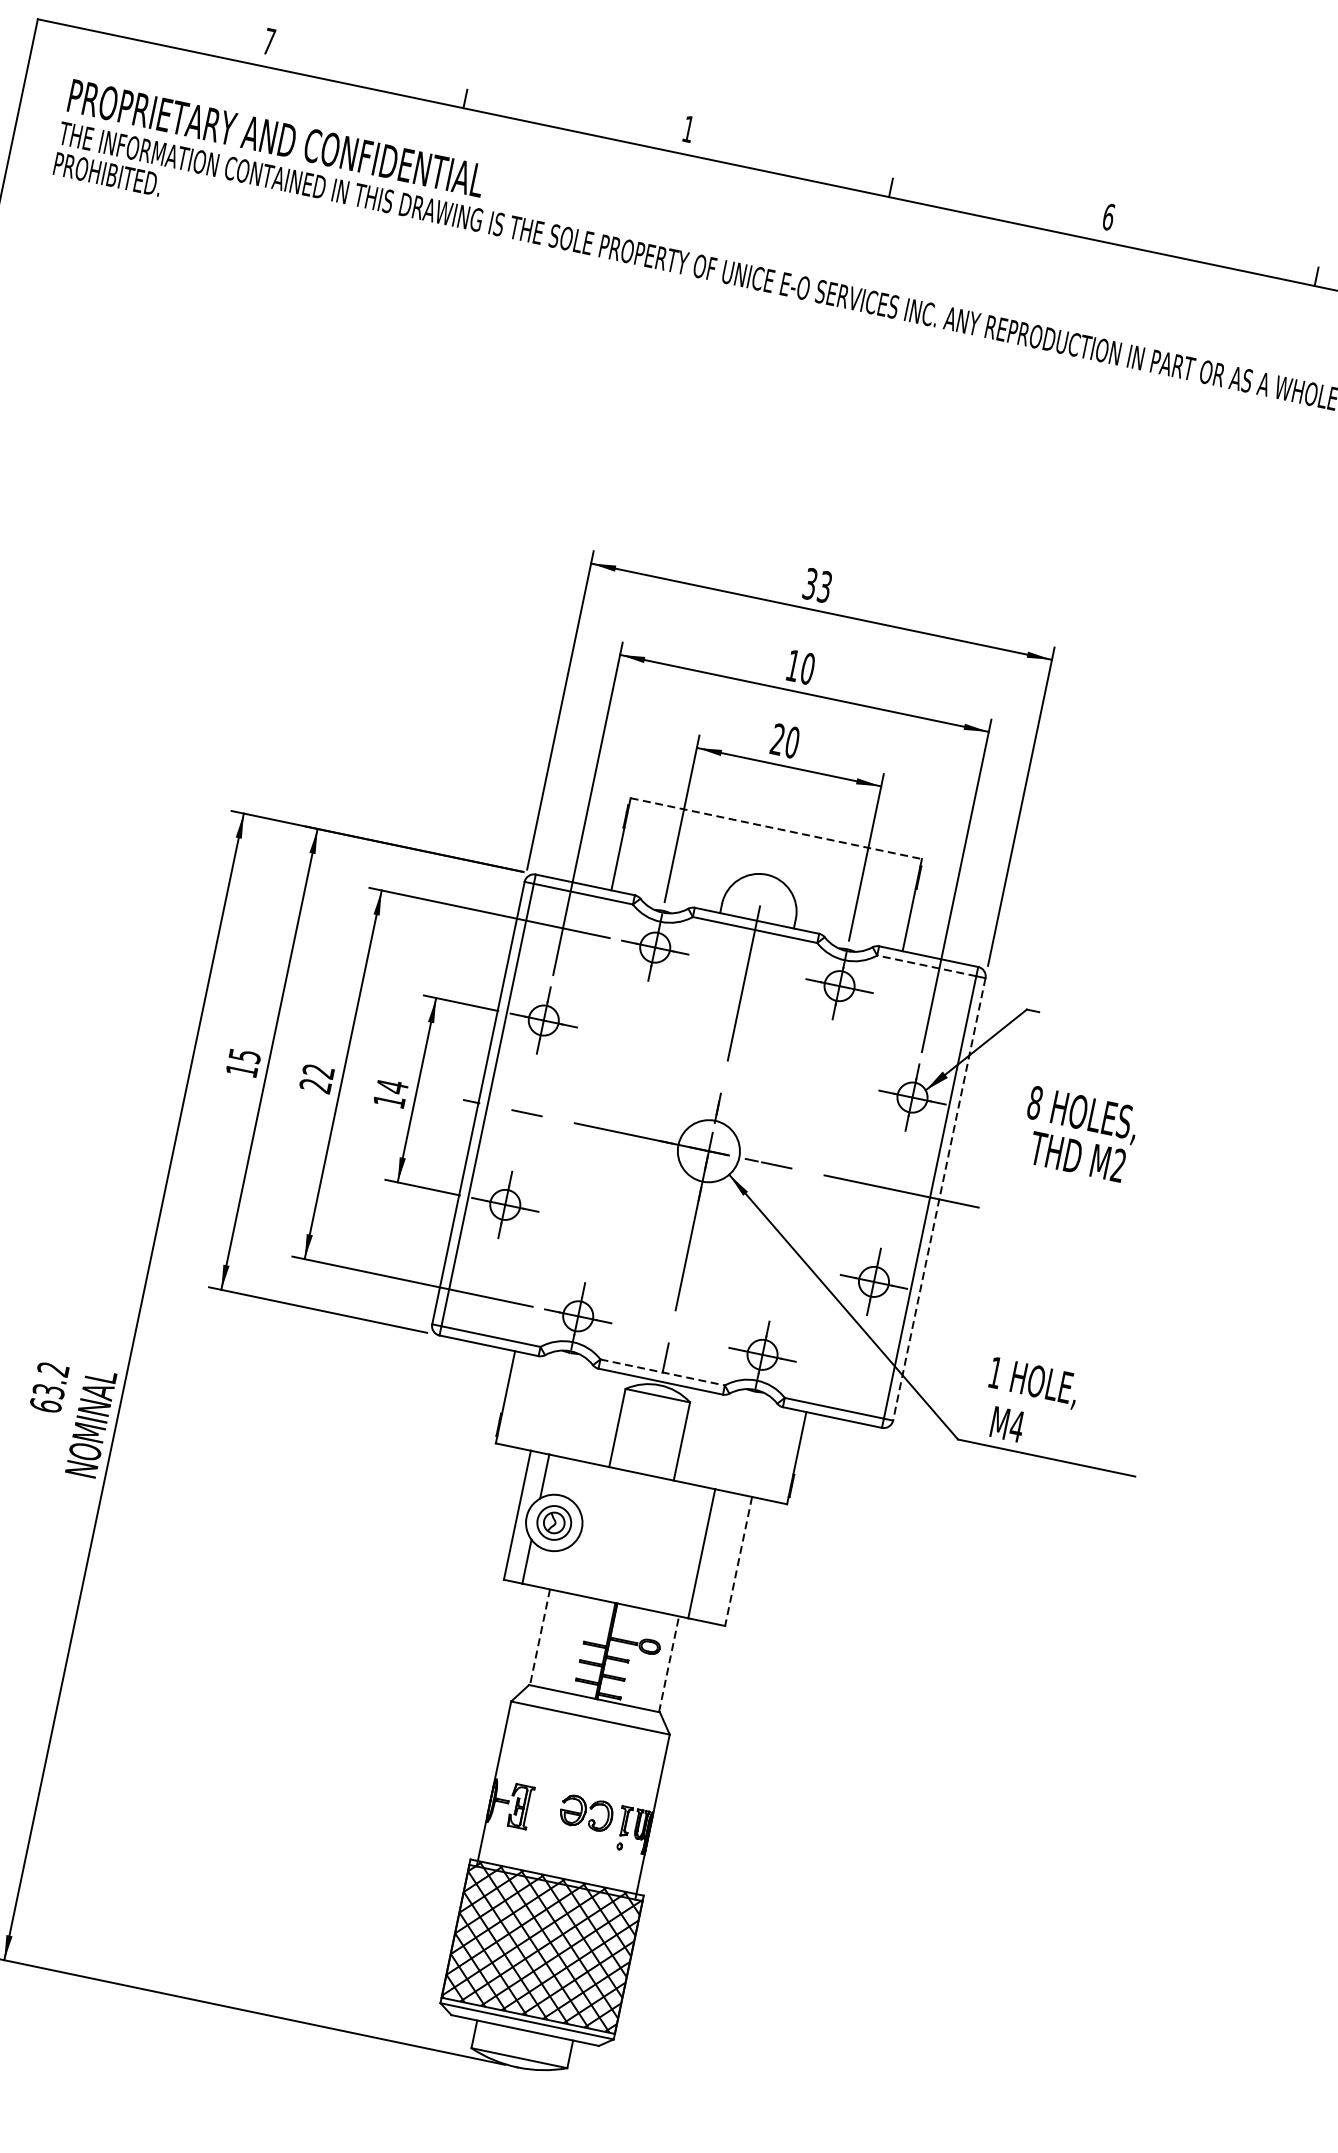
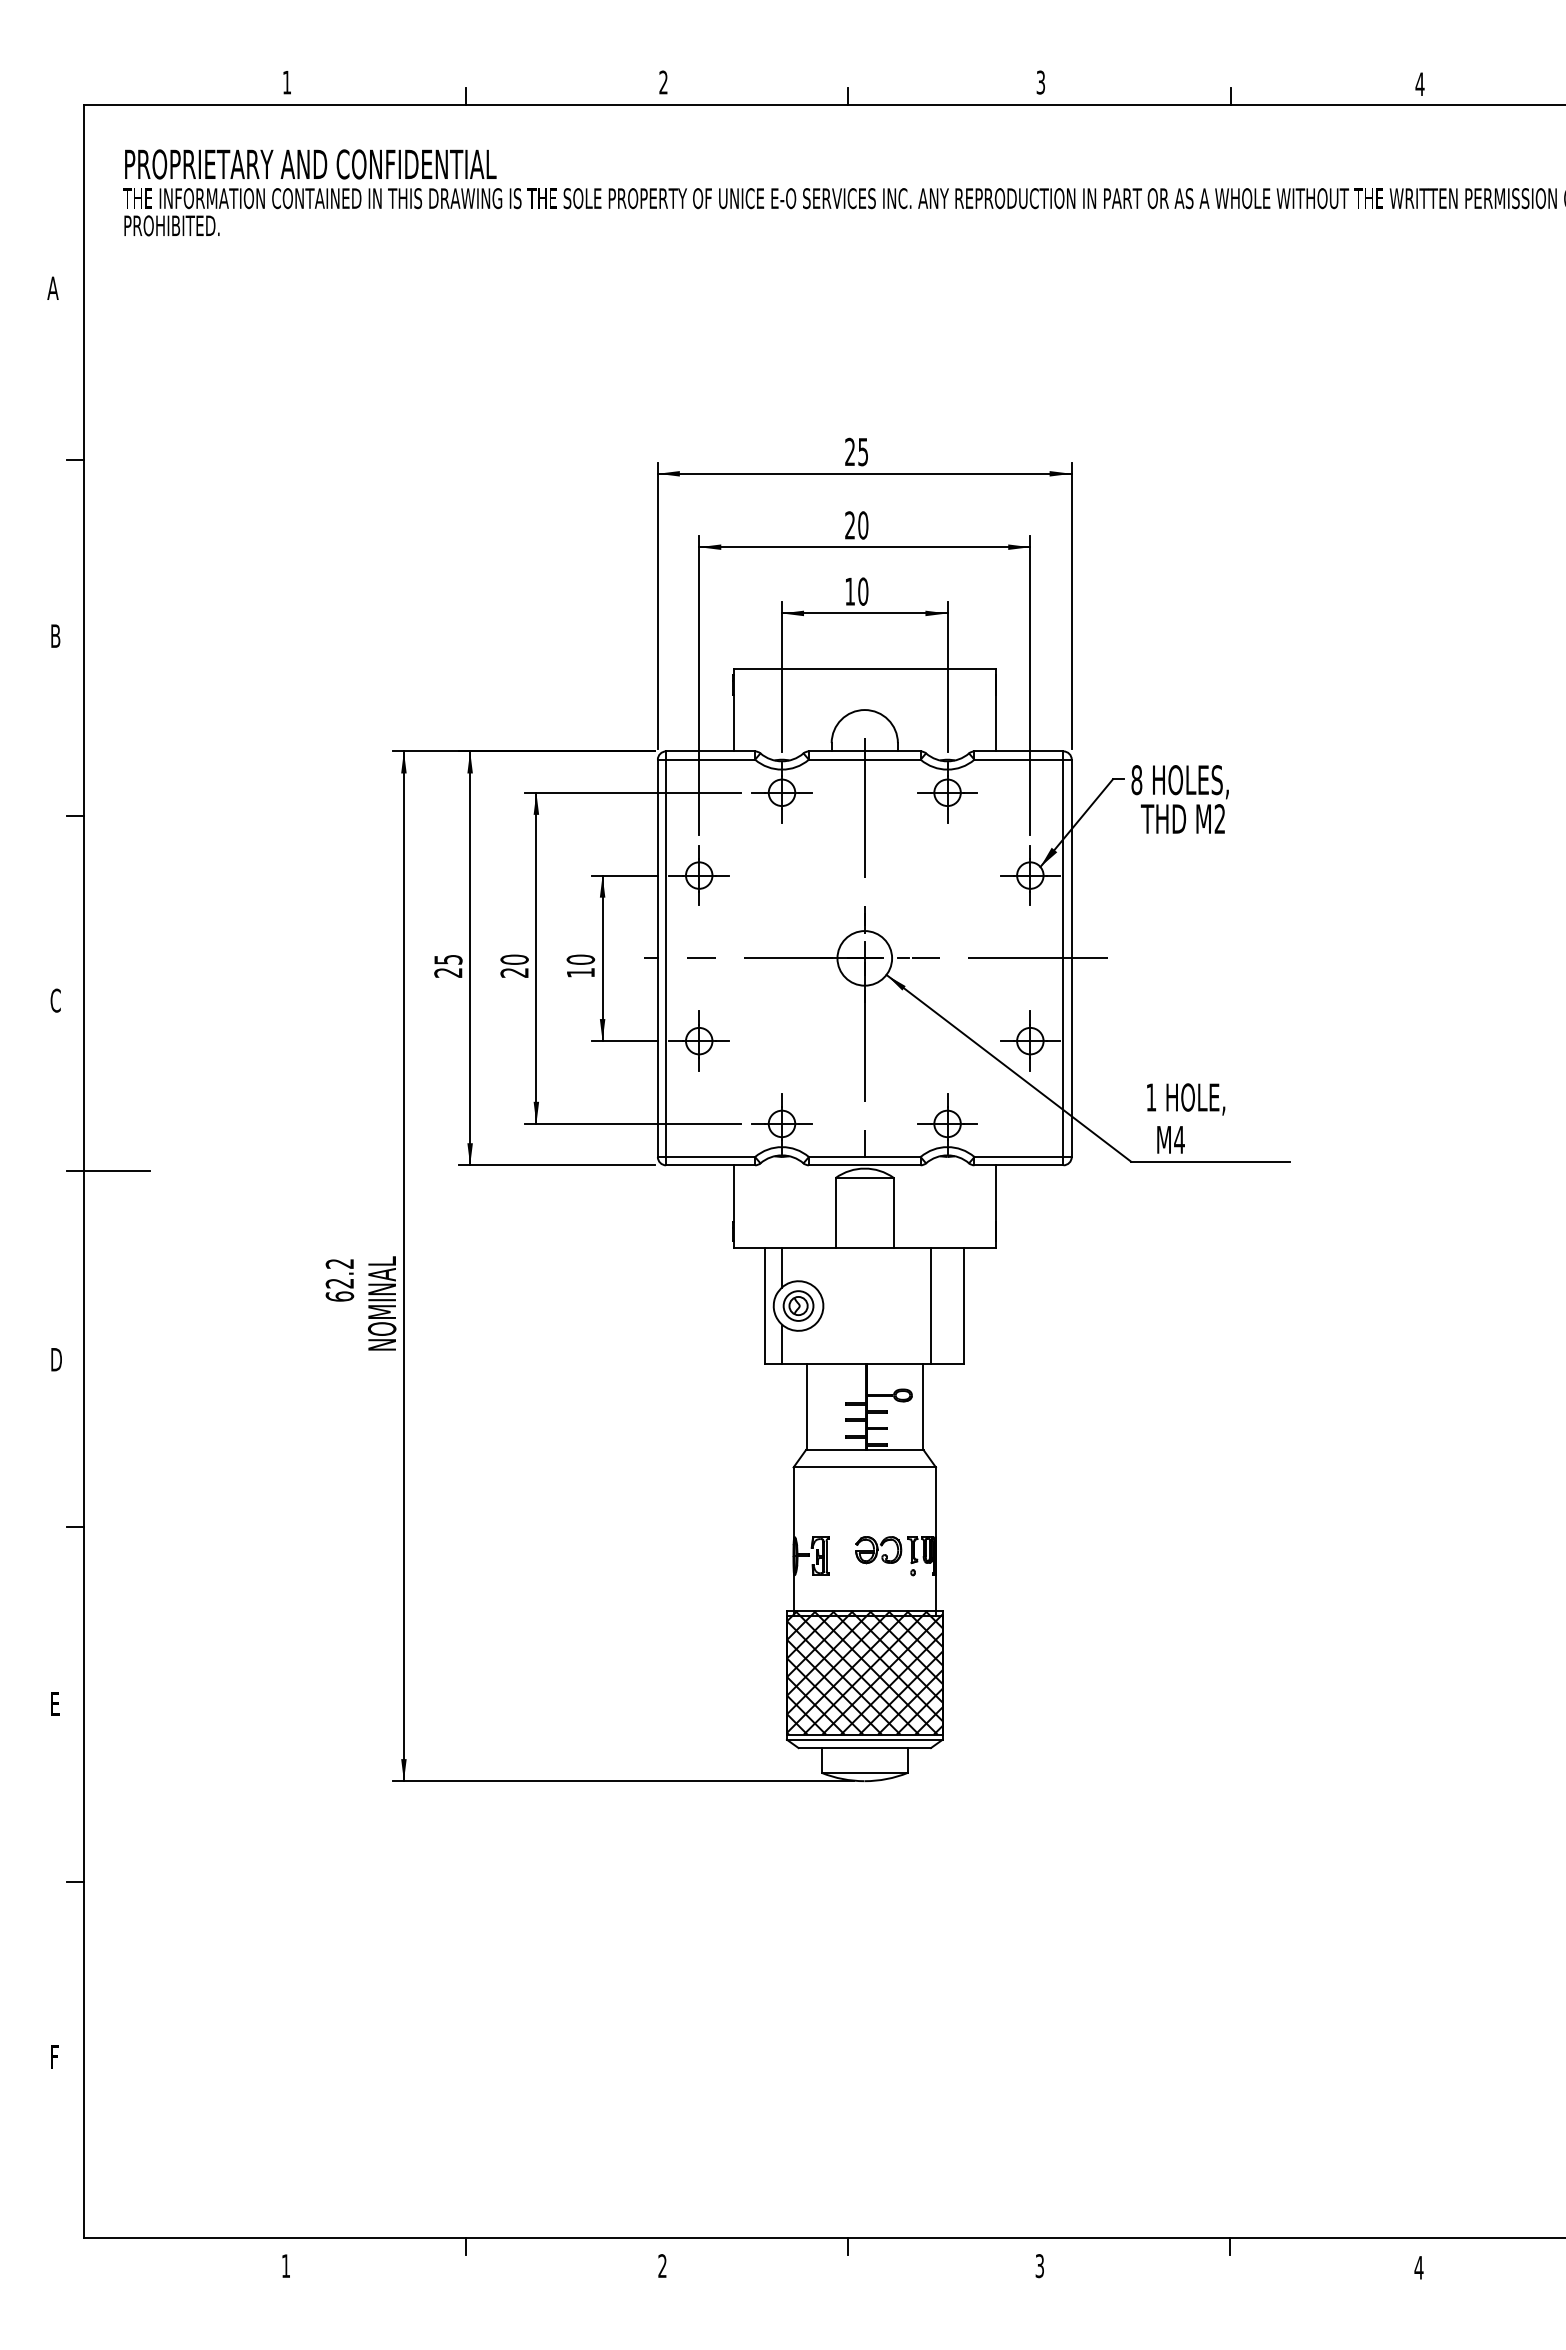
text: (269, 41) -> (287, 82), 7 -> 1
text: (688, 129) -> (663, 82), 1 -> 2
text: (1108, 216) -> (1040, 82), 6 -> 3
text: (817, 584) -> (856, 451), 33 -> 25
text: (792, 665) -> (849, 525), 10 -> 20
text: (777, 739) -> (849, 591), 20 -> 10
line: (775, 828) -> (864, 668), dashed -> solid
line: (926, 965) -> (1018, 759), dashed -> solid
text: (242, 1070) -> (448, 972), 15 -> 25
text: (318, 1071) -> (514, 959), 22 -> 20
text: (392, 1086) -> (580, 959), 14 -> 10
text: (1078, 1134) -> (1179, 799), moved
line: (939, 1199) -> (1071, 958), dashed -> solid
line: (662, 1372) -> (864, 1157), dashed -> solid
text: (49, 1391) -> (340, 1283), 63.2 -> 62.2
line: (738, 1562) -> (964, 1306), dashed -> solid
line: (539, 1637) -> (806, 1407), dashed -> solid
line: (668, 1663) -> (922, 1406), dashed -> solid

